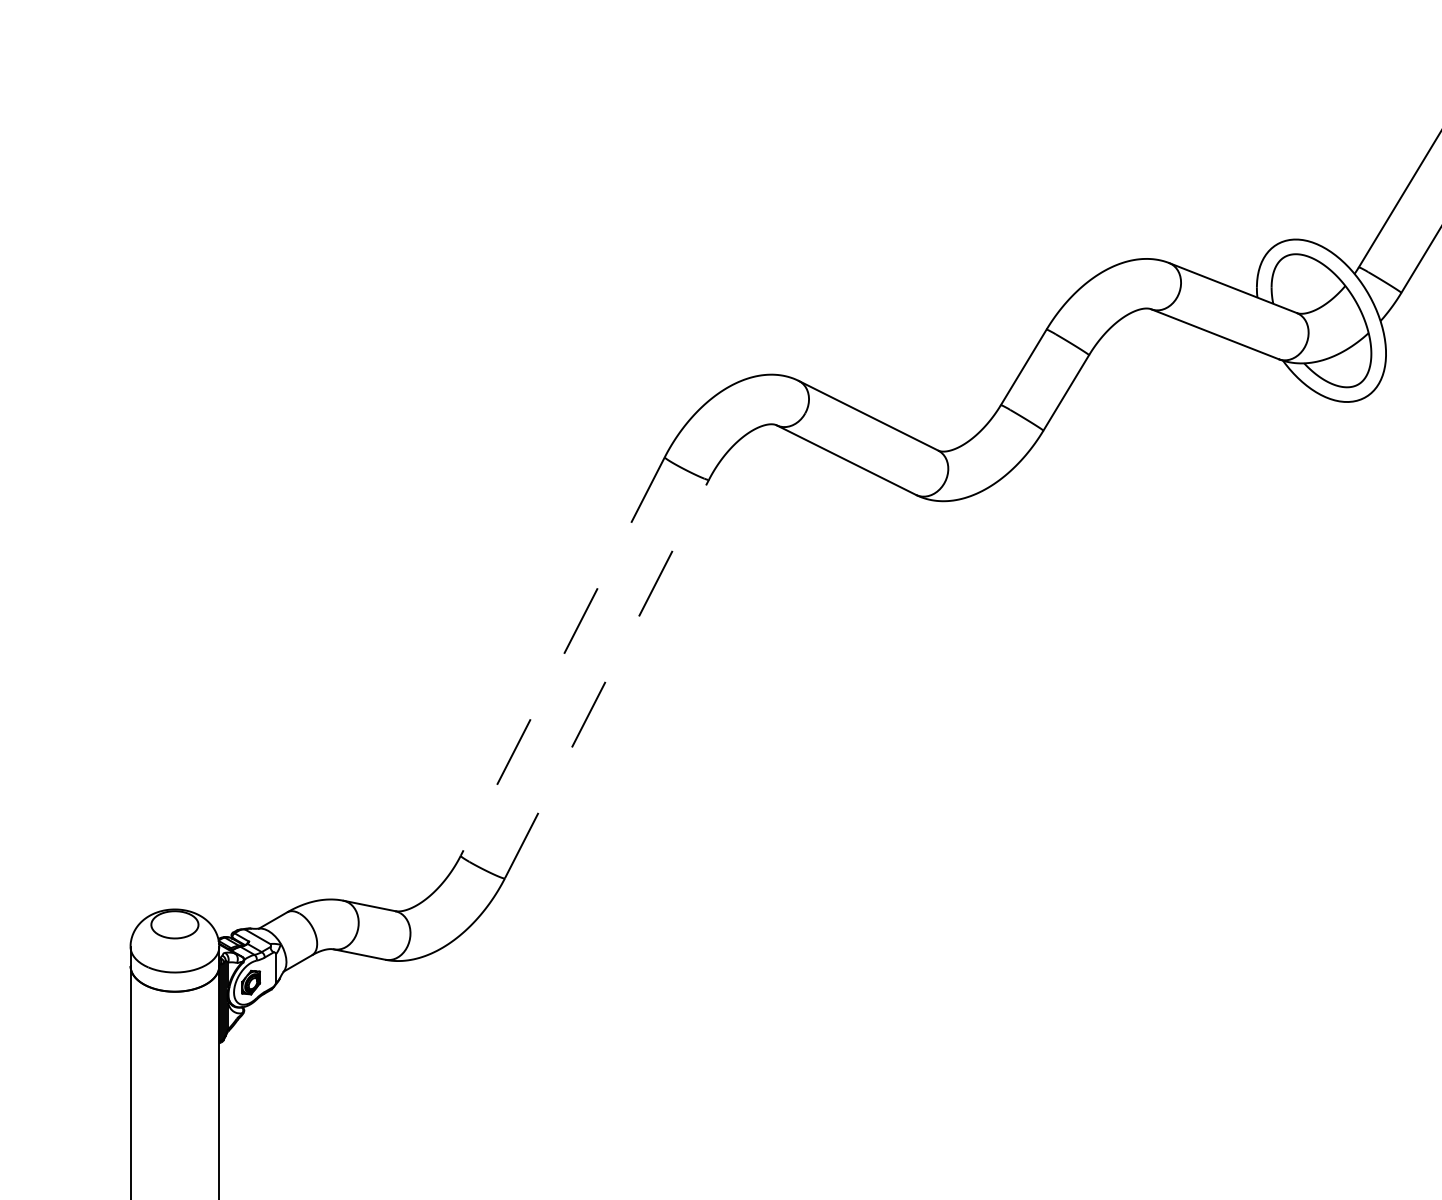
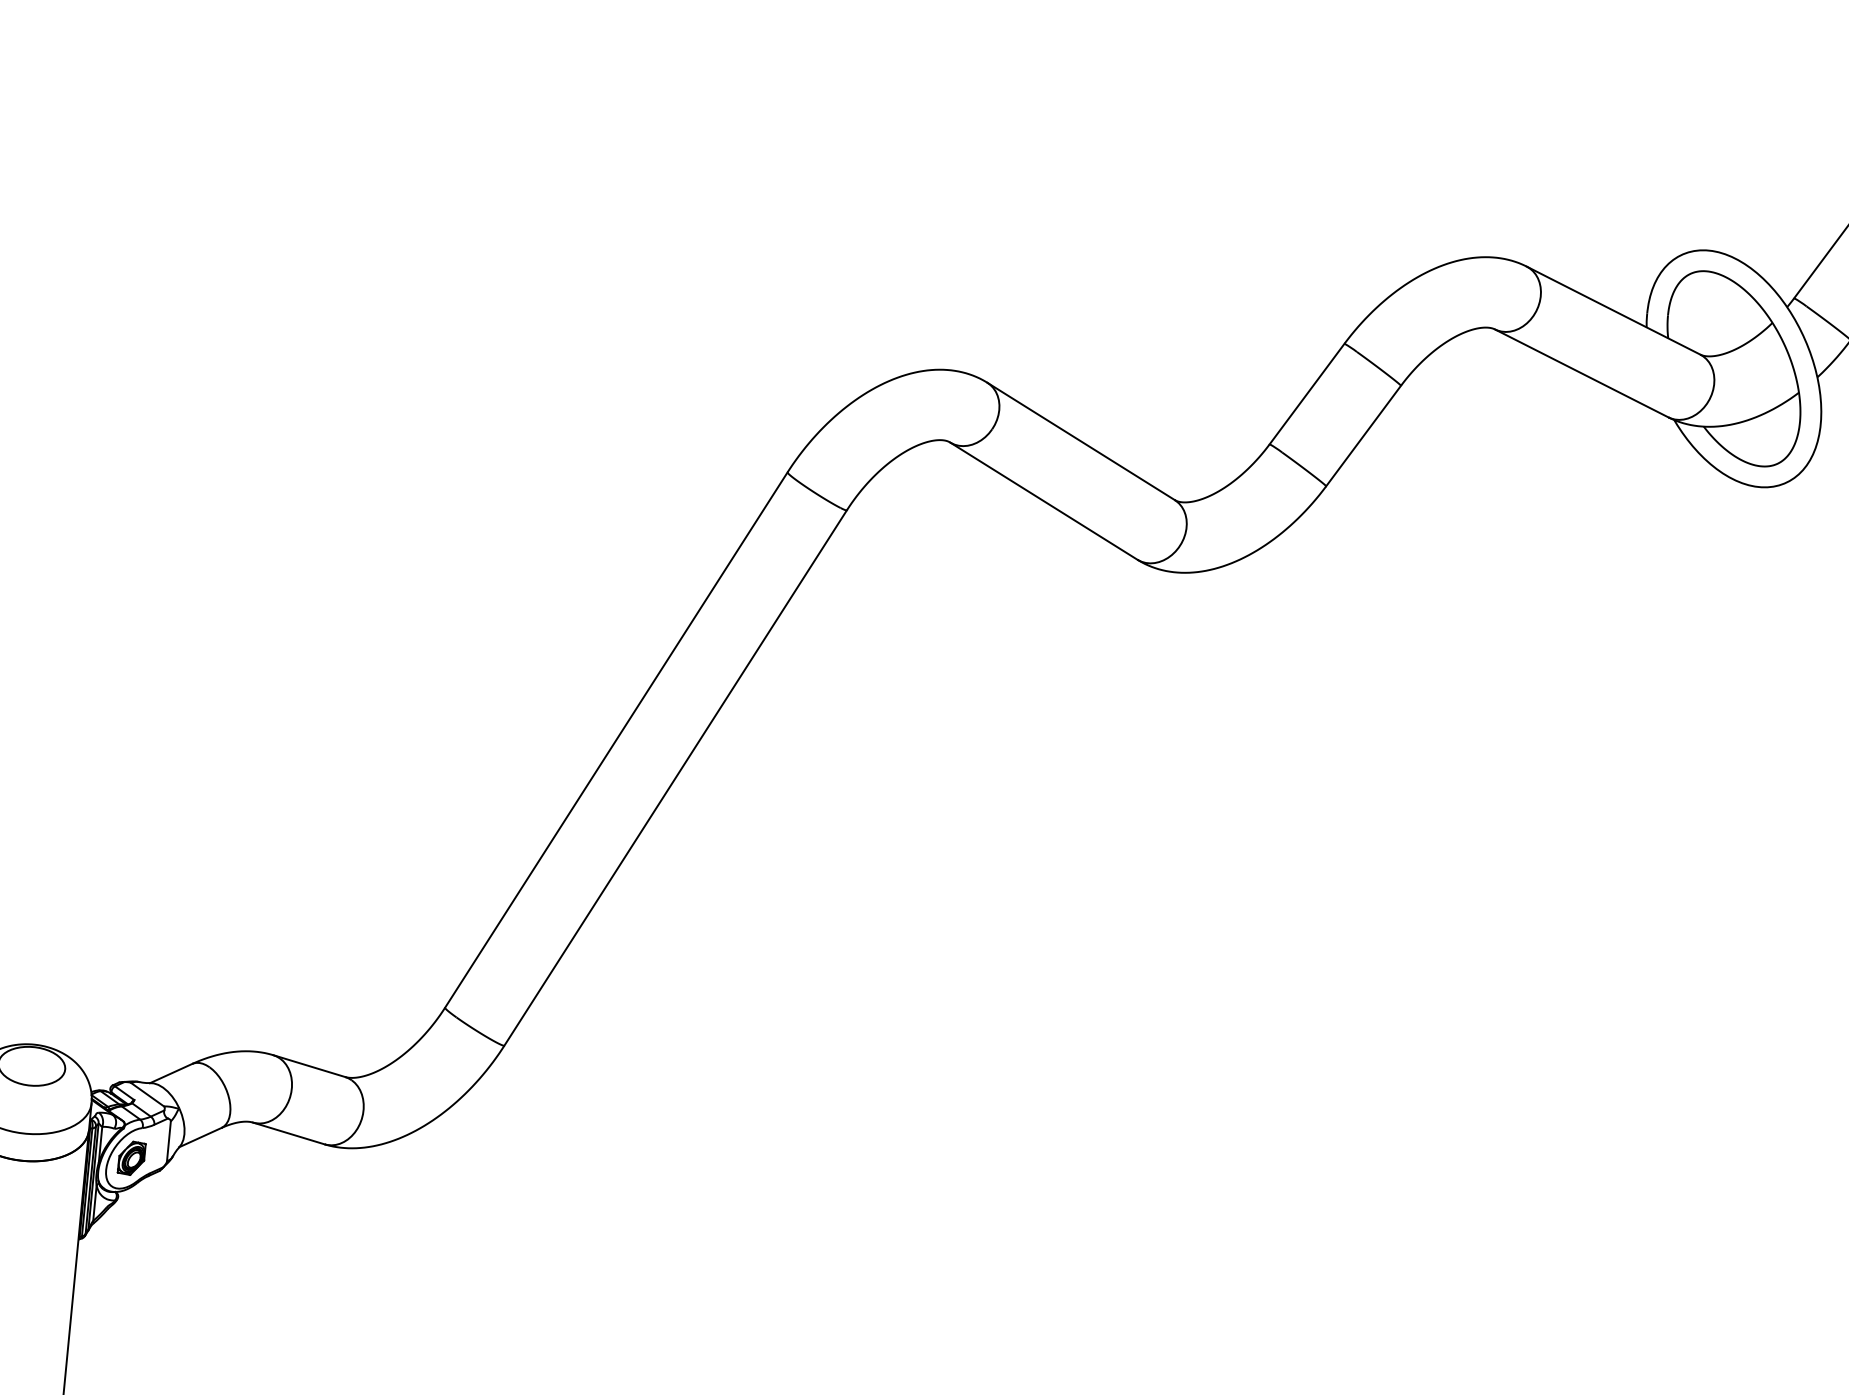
line: (562, 656) -> (615, 739), dashed -> solid
line: (606, 679) -> (675, 778), dashed -> solid

